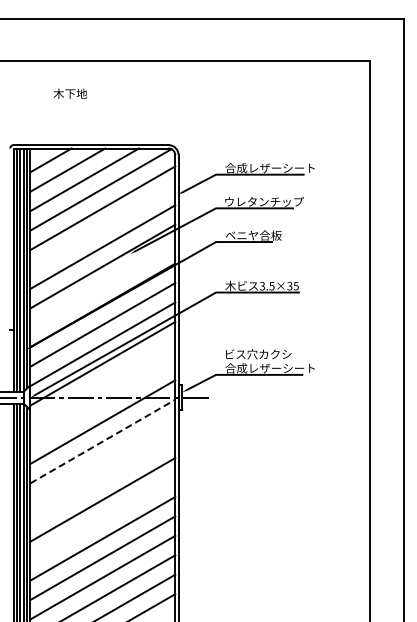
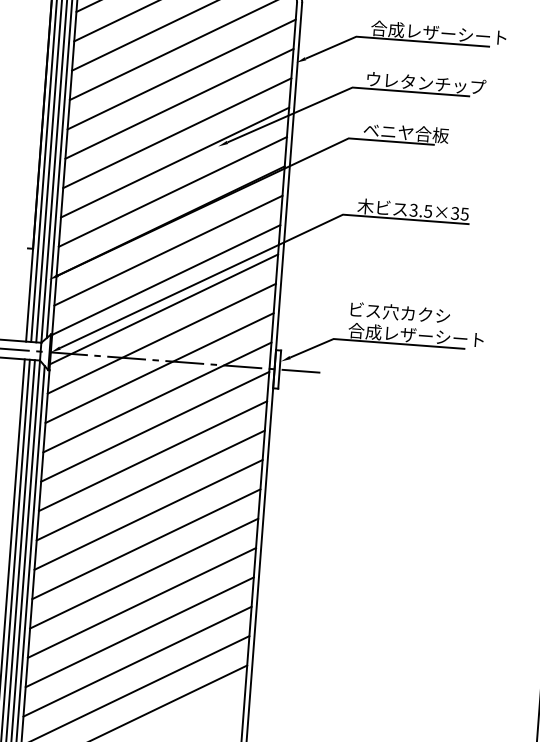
line: (102, 227) -> (178, 103), added
line: (102, 285) -> (172, 191), added
line: (102, 383) -> (161, 339), added
line: (102, 402) -> (159, 367), added
line: (102, 441) -> (154, 426), dashed -> solid
line: (102, 460) -> (152, 455), added
line: (102, 480) -> (150, 485), added
line: (102, 519) -> (145, 544), added

